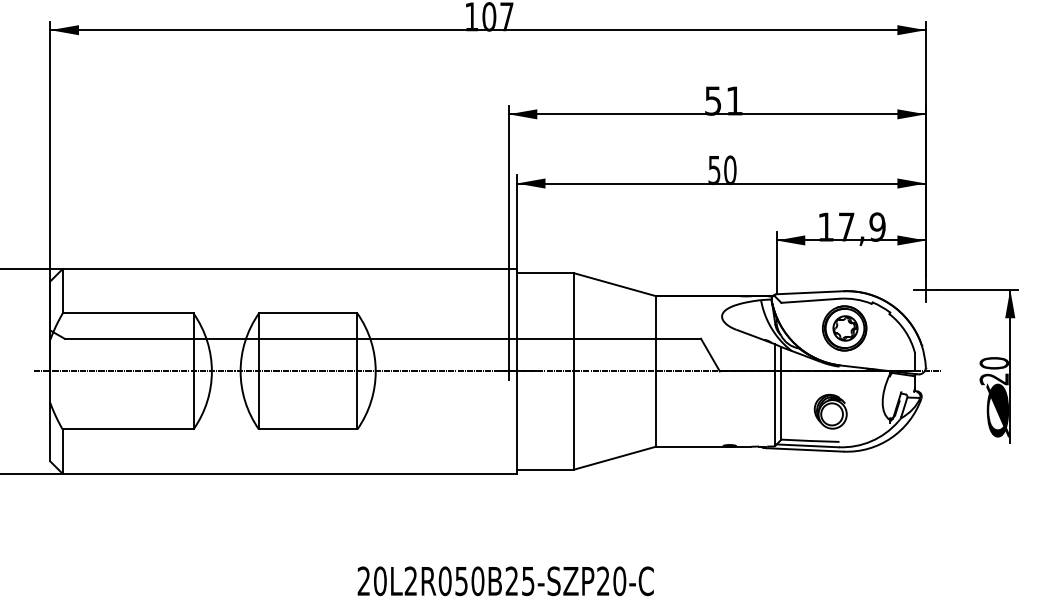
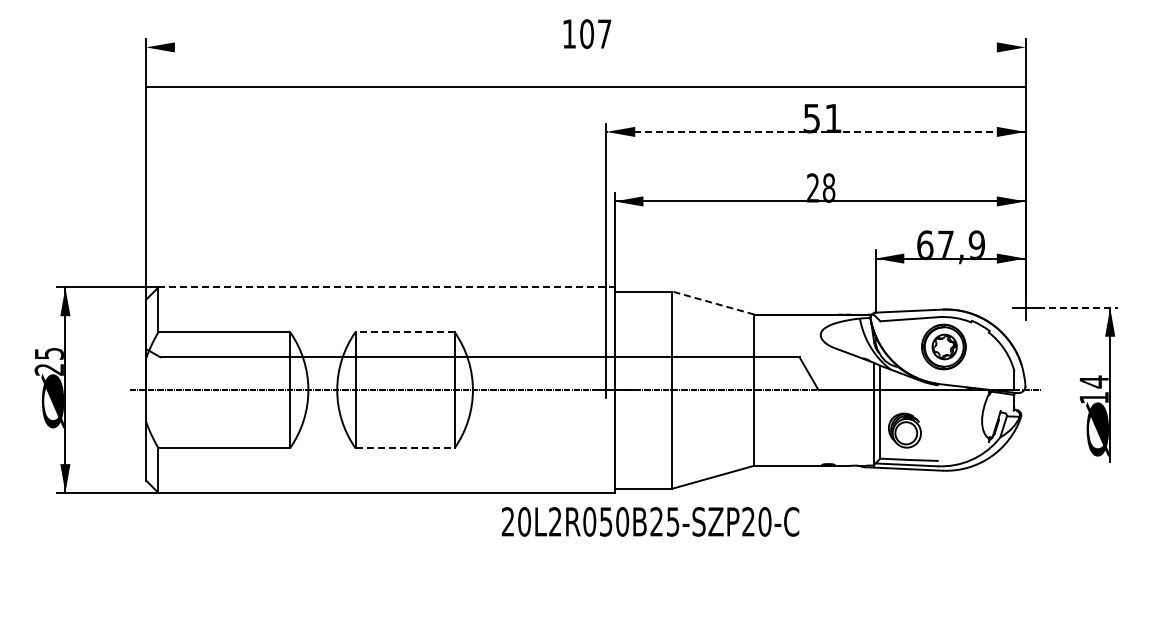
line: (487, 30) -> (585, 87), moved
line: (717, 113) -> (816, 131), solid -> dashed
text: (722, 169) -> (821, 187), 50 -> 28
text: (826, 227) -> (925, 245), 17,9 -> 67,9
line: (290, 269) -> (387, 287), solid -> dashed
line: (615, 285) -> (713, 303), solid -> dashed
line: (978, 289) -> (1078, 307), solid -> dashed
line: (307, 313) -> (404, 331), solid -> dashed
text: (993, 370) -> (1093, 389), 20 -> 14
part: (830, 411) -> (904, 430), moved
line: (308, 429) -> (405, 448), solid -> dashed
text: (505, 580) -> (650, 521), moved

